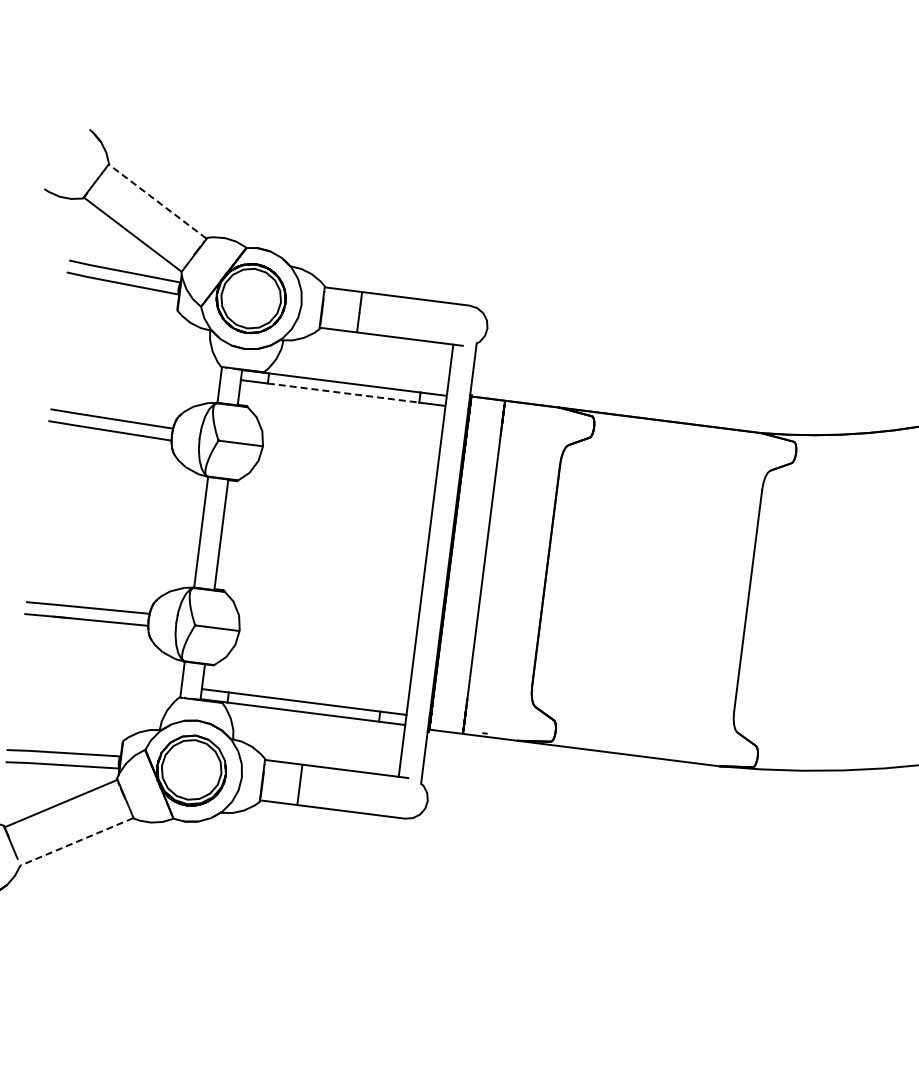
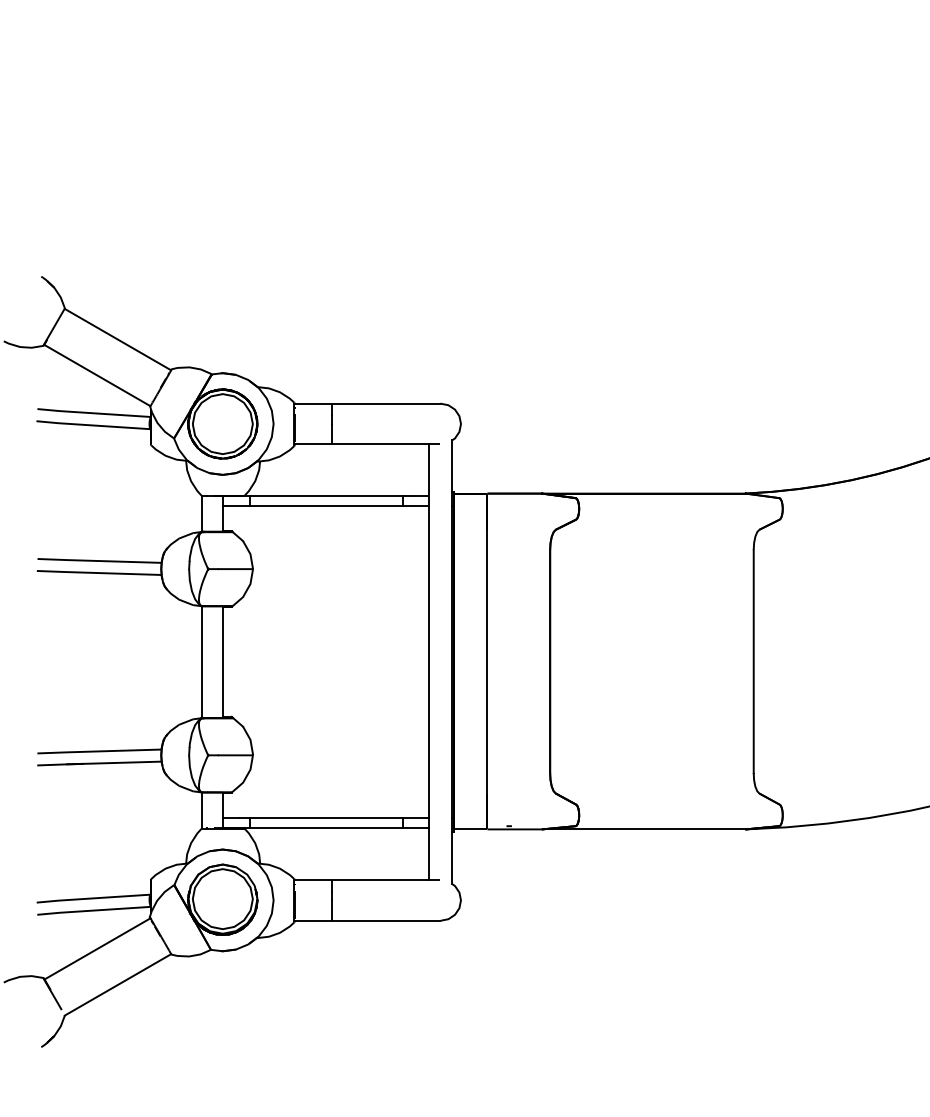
line: (157, 201) -> (117, 339), dashed -> solid
line: (343, 393) -> (326, 506), dashed -> solid
line: (76, 842) -> (117, 985), dashed -> solid

